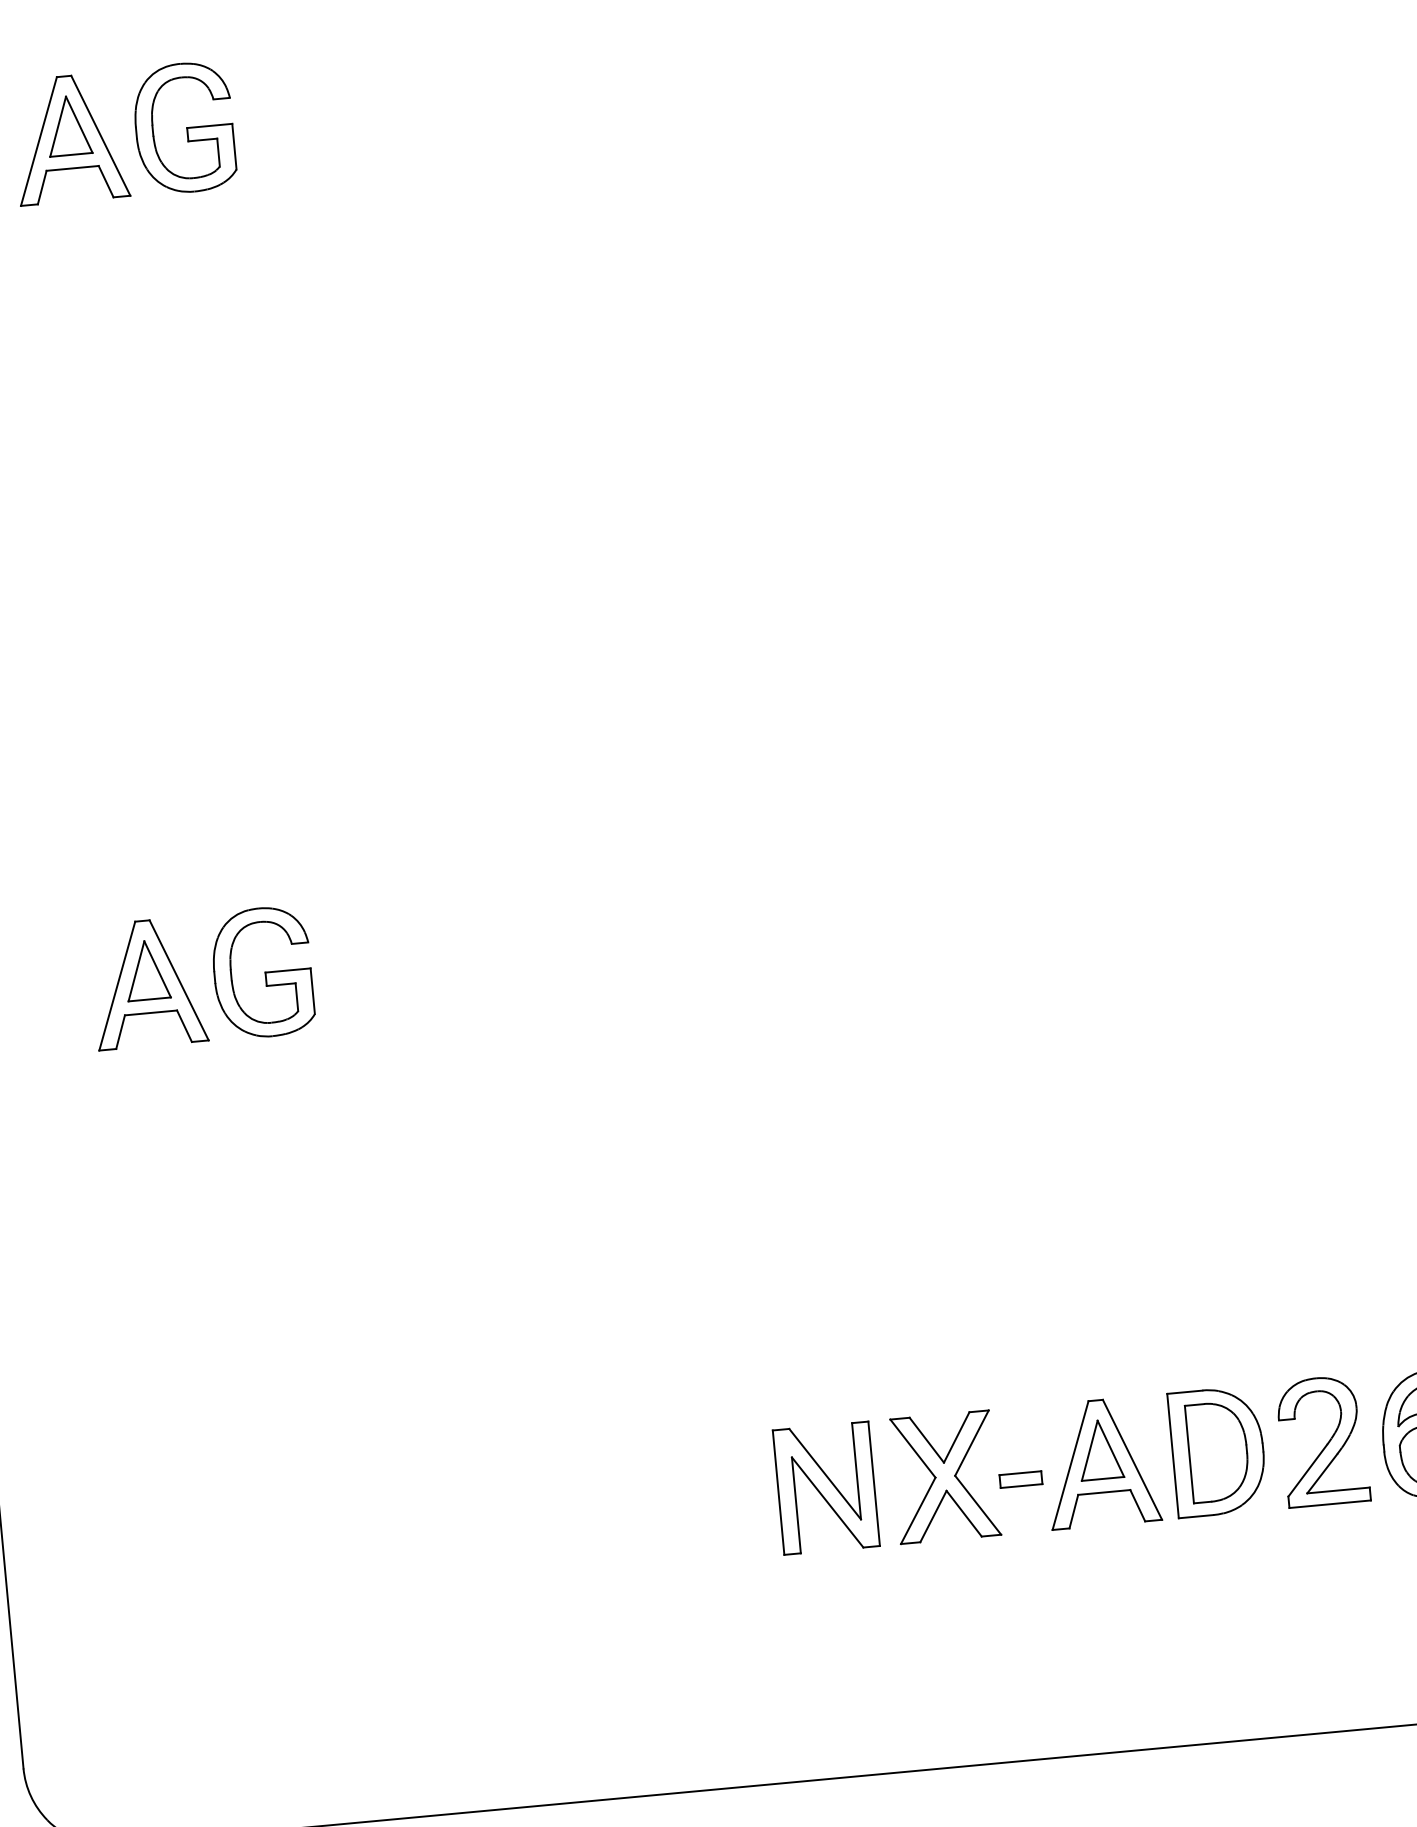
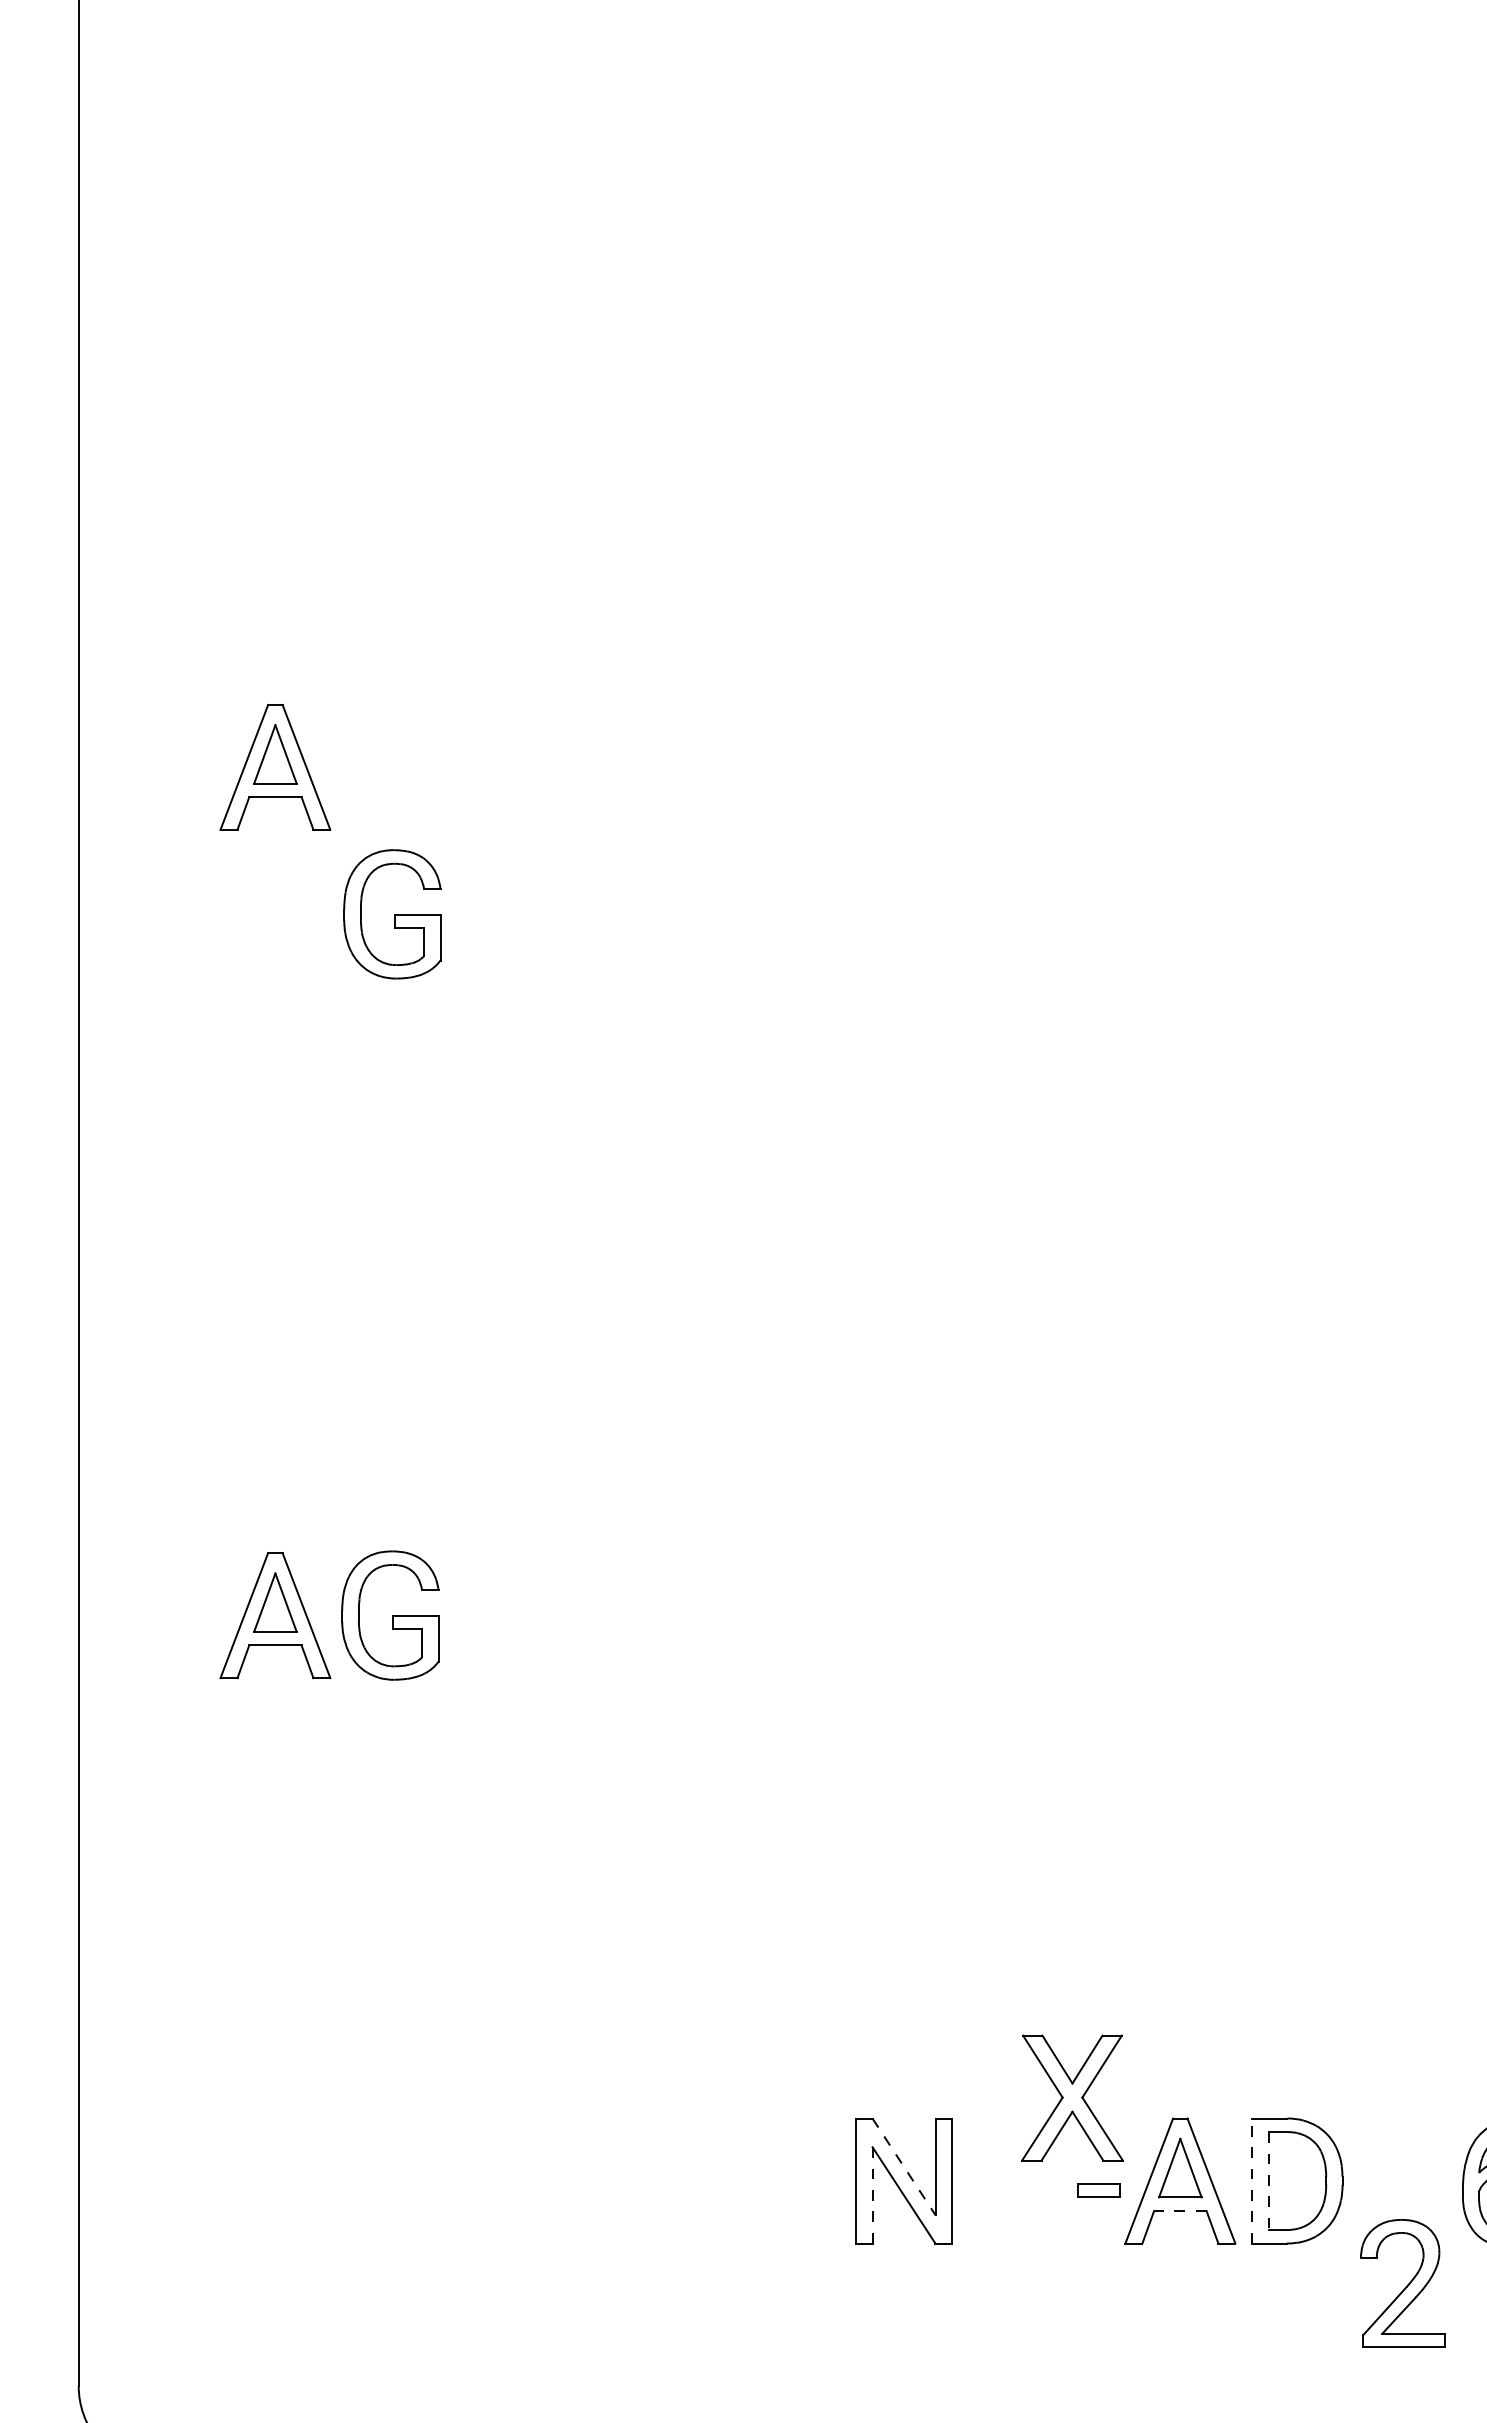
part: (184, 128) -> (392, 914), moved
part: (1322, 1441) -> (1402, 2283), moved
line: (1189, 1454) -> (1268, 2181), solid -> dashed
line: (1173, 1455) -> (1252, 2180), solid -> dashed
line: (825, 1473) -> (904, 2166), solid -> dashed
part: (945, 1476) -> (1072, 2097), moved
line: (1103, 1492) -> (1179, 2210), solid -> dashed
line: (796, 1505) -> (872, 2195), solid -> dashed

